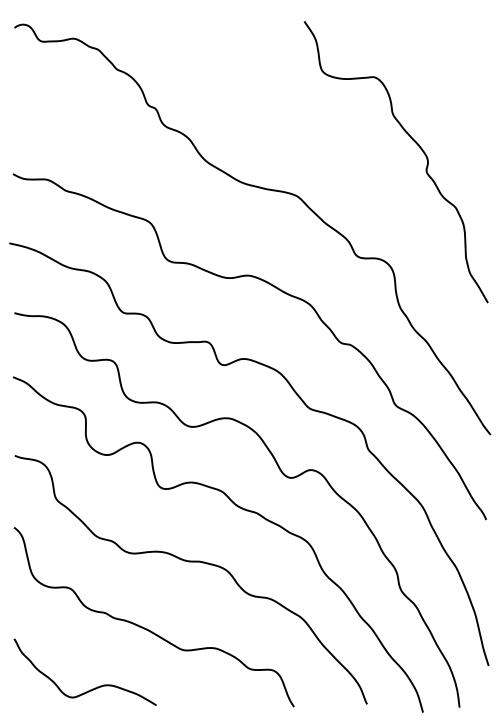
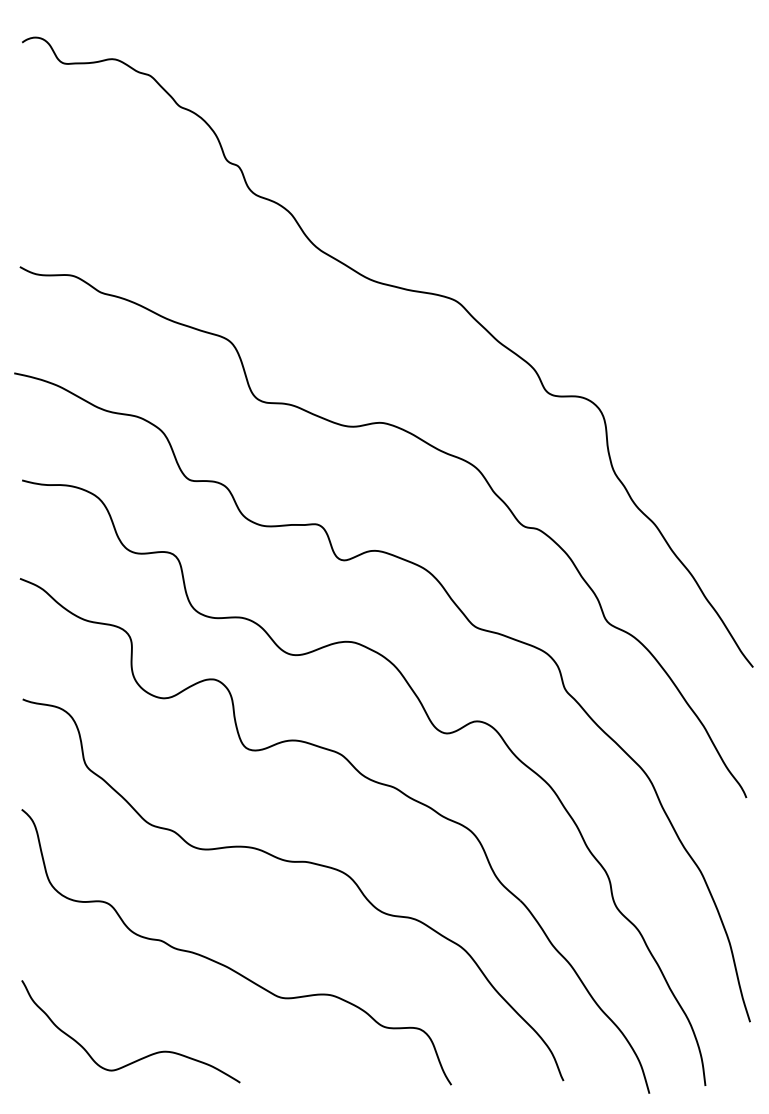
curve: (415, 143) -> (637, 220), removed

